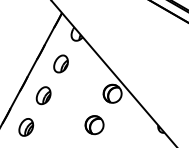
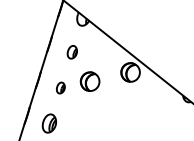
part: (60, 63) -> (71, 51), size x0.7
part: (43, 95) -> (60, 87), size x0.6
part: (94, 125) -> (90, 82), moved

